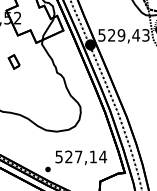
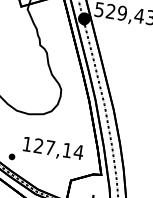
text: (58, 156) -> (26, 143), 527,14 -> 127,14

